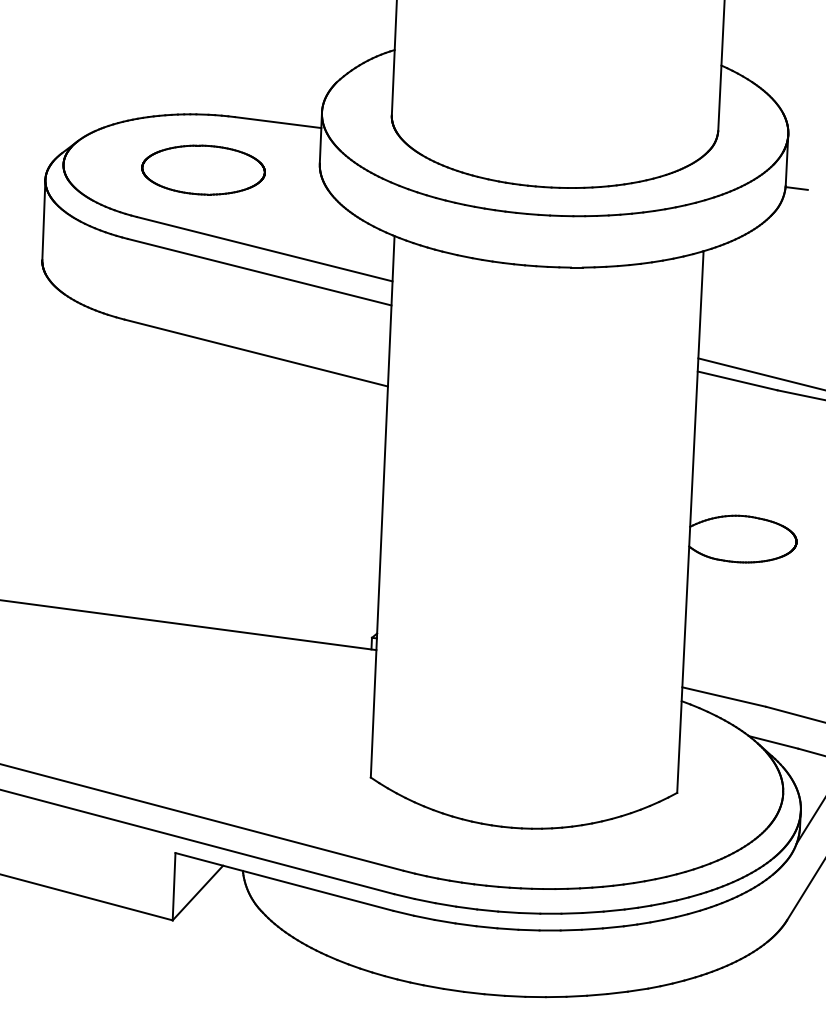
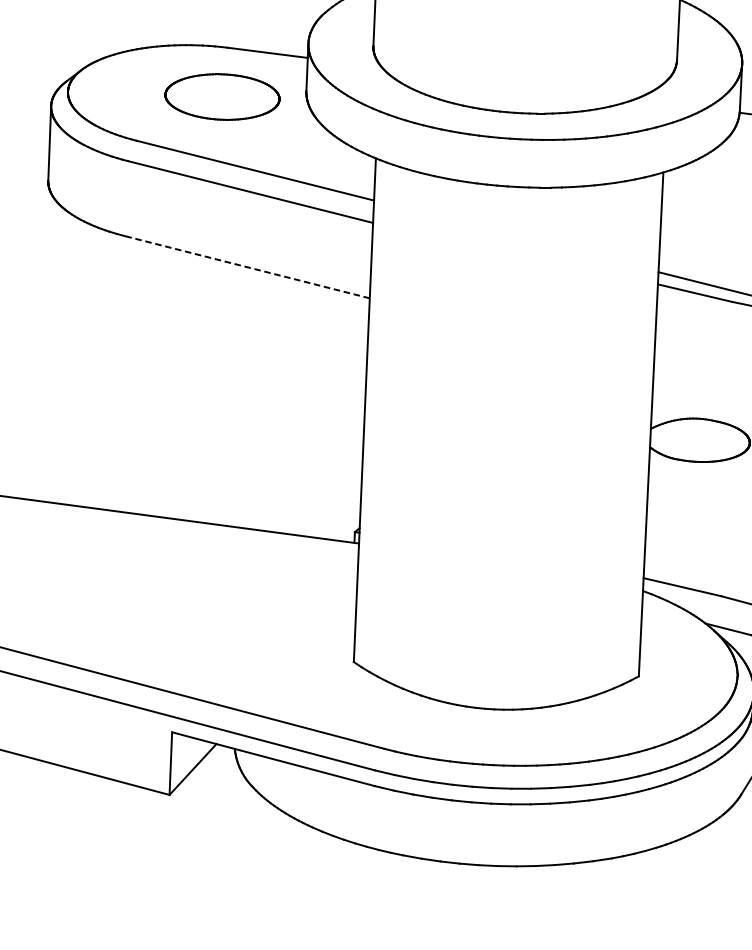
part: (203, 169) -> (222, 96), moved
line: (256, 353) -> (247, 267), solid -> dashed

